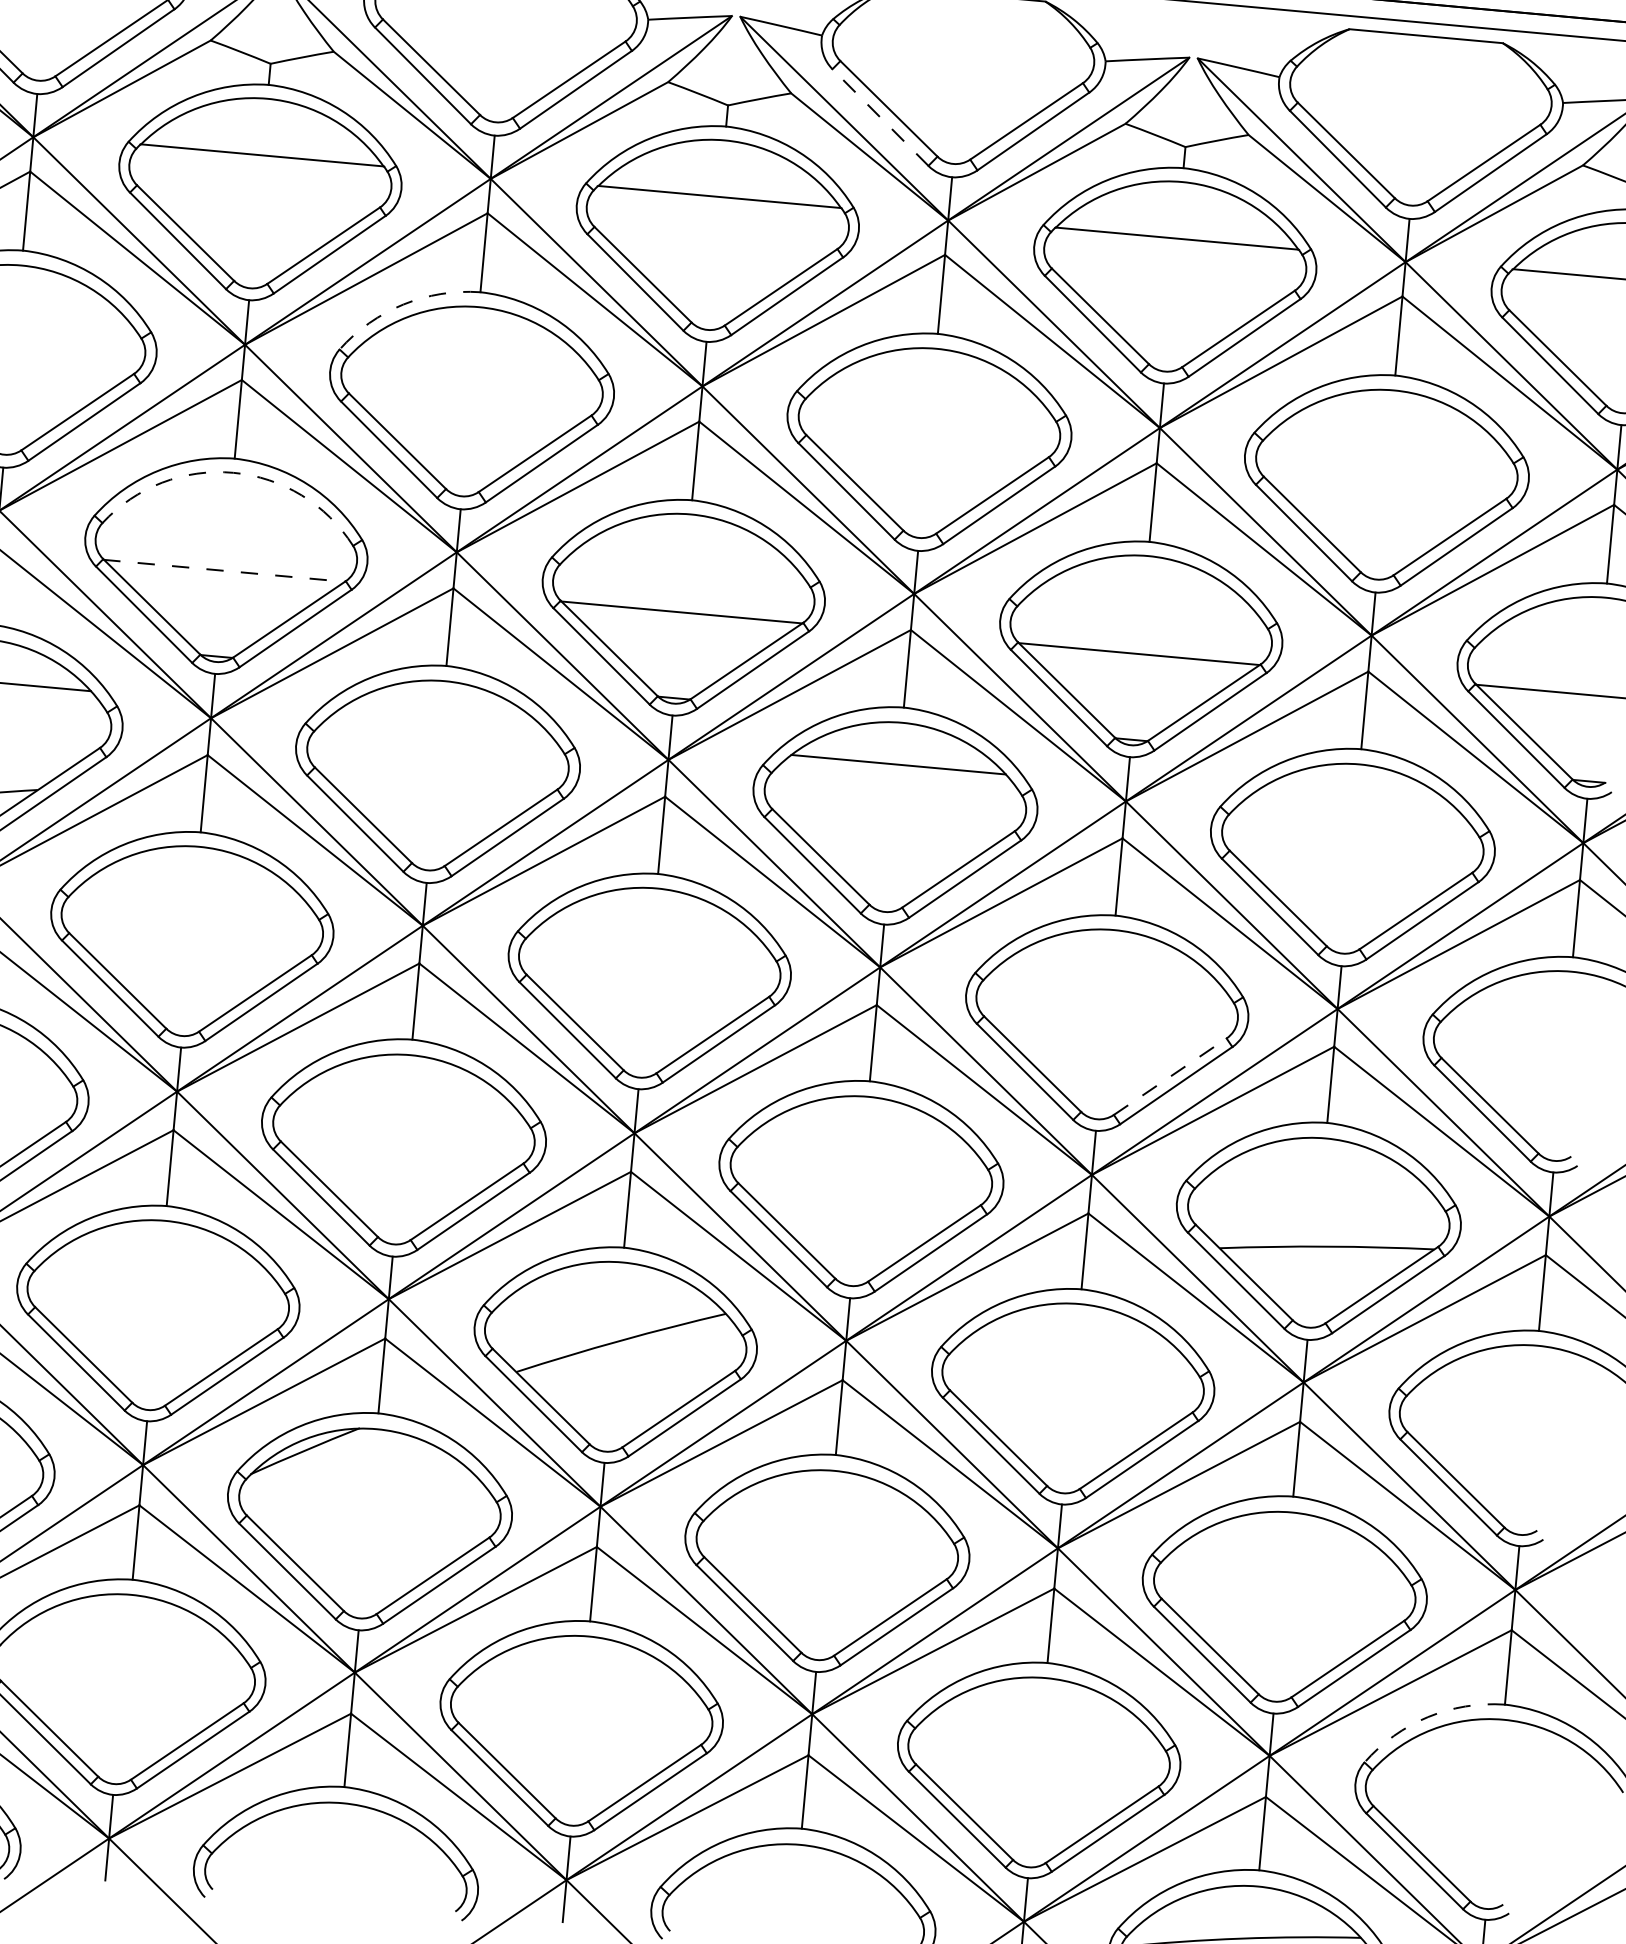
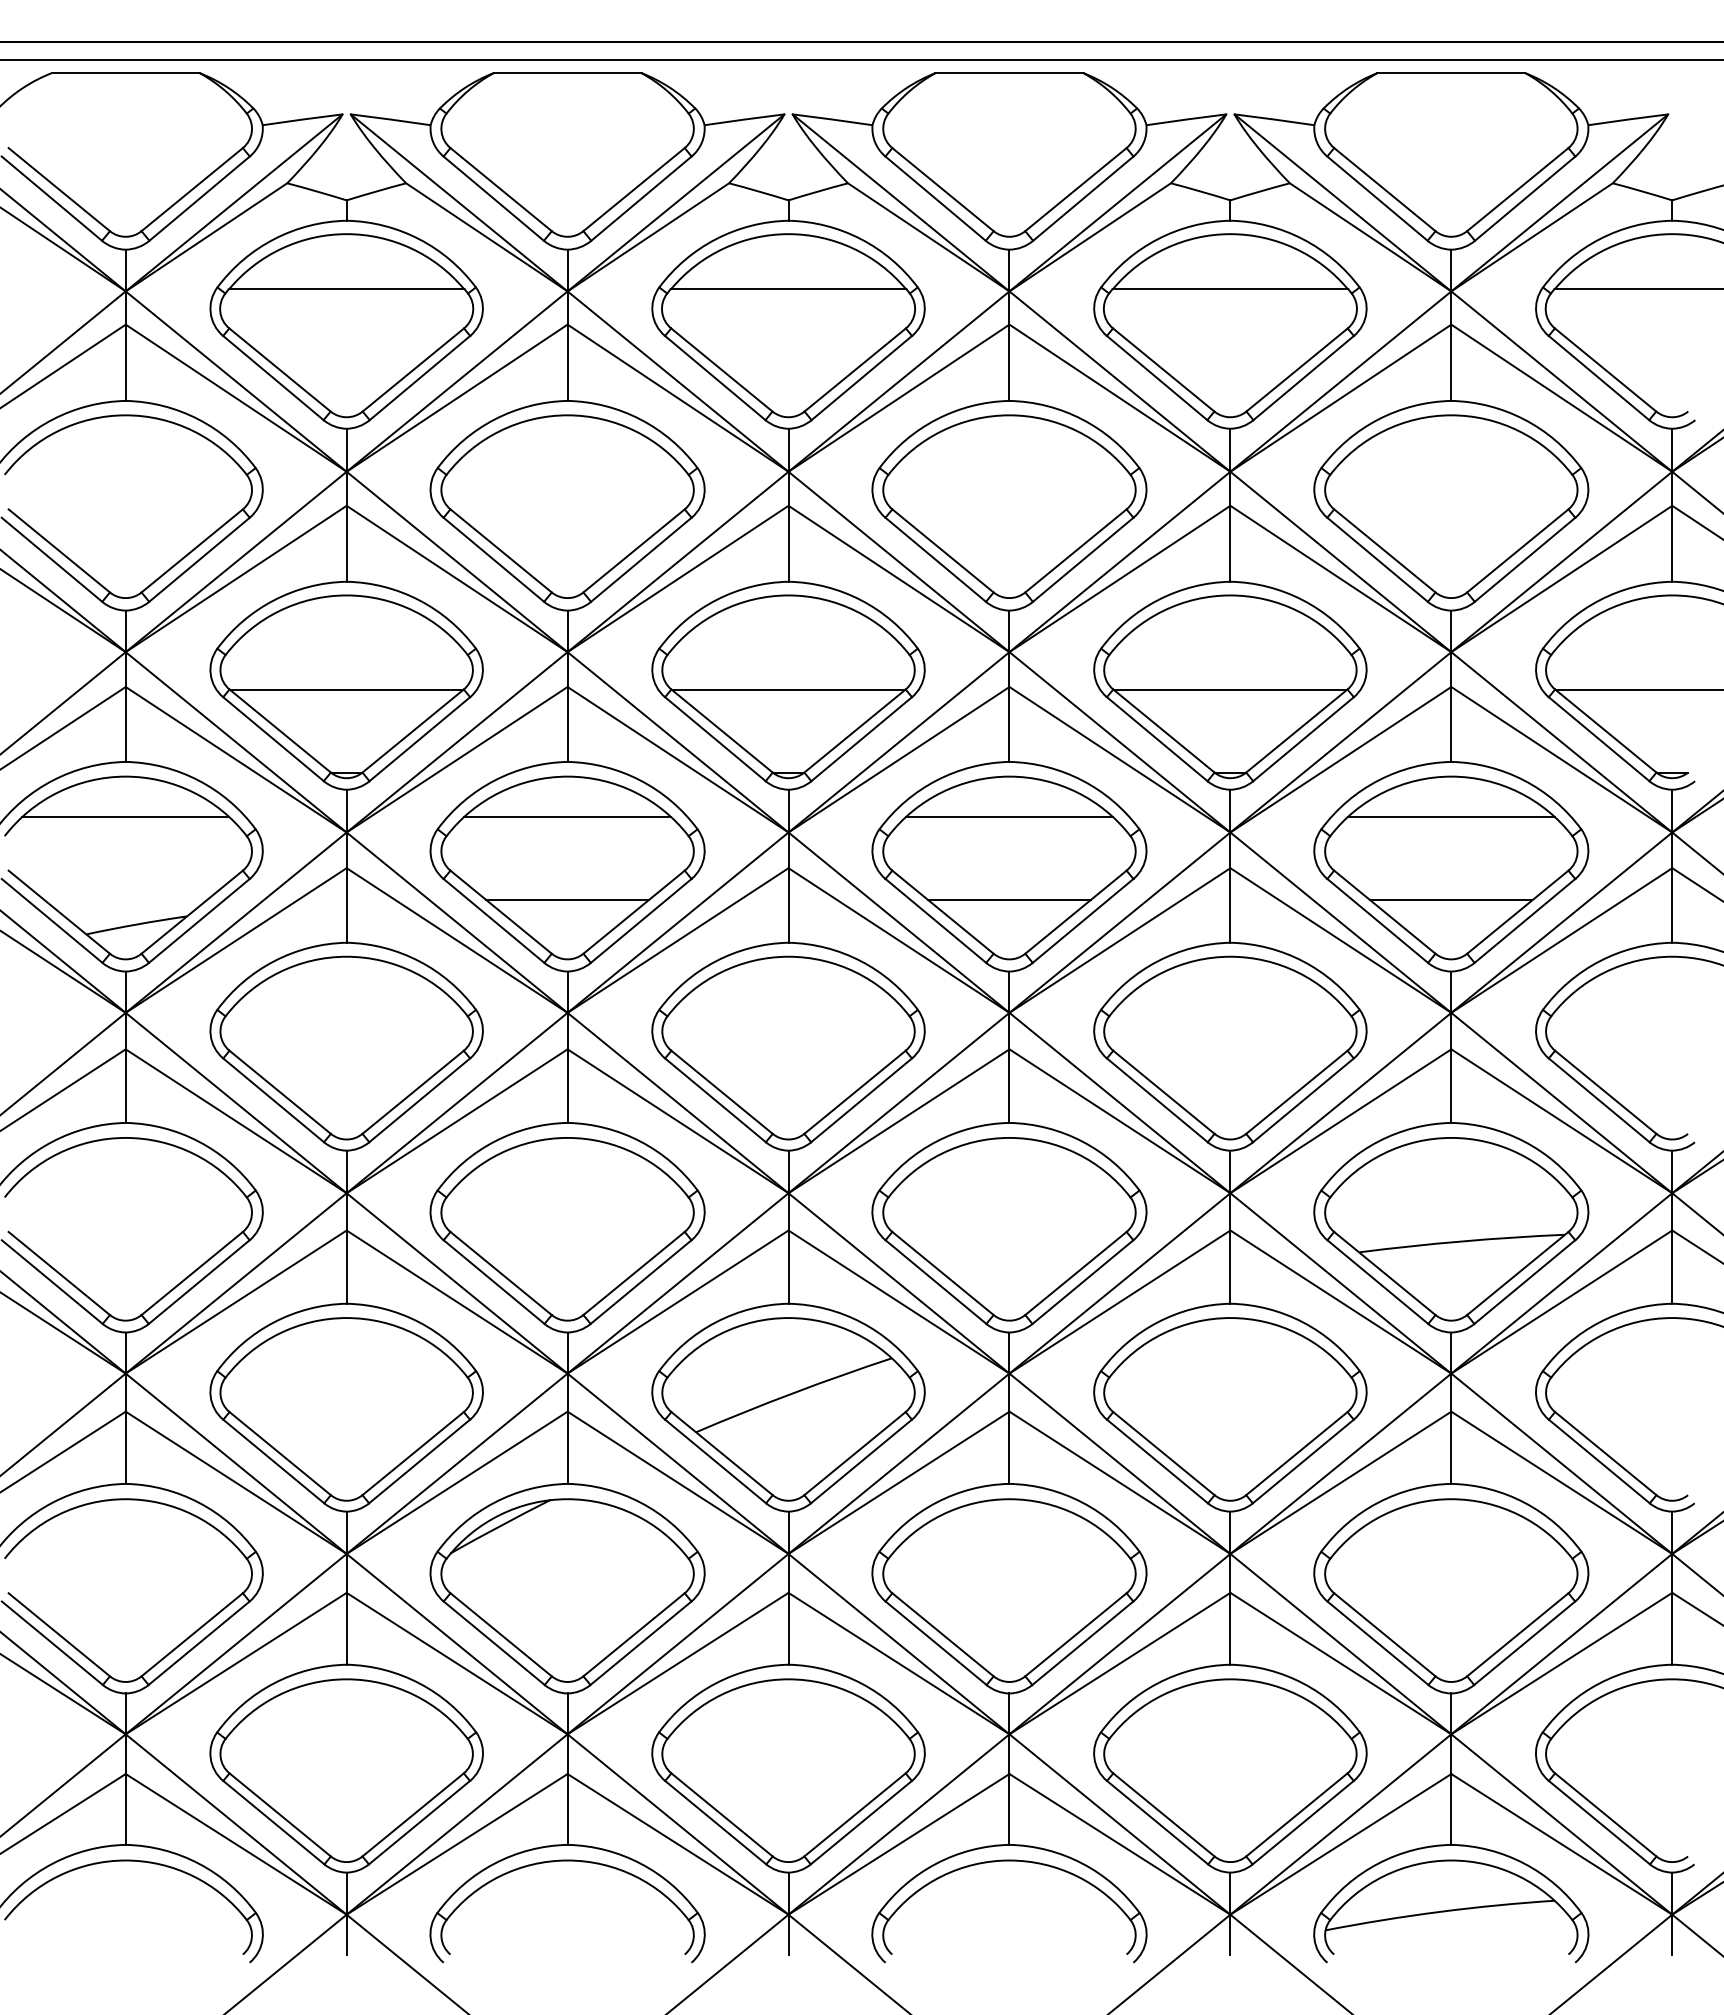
line: (880, 117) -> (935, 198), dashed -> solid
arc: (403, 304) -> (494, 419), dashed -> solid
arc: (233, 472) -> (346, 595), dashed -> solid
line: (225, 571) -> (347, 690), dashed -> solid
line: (441, 723) -> (567, 817), added
line: (1355, 806) -> (1450, 817), added
line: (433, 809) -> (567, 900), added
line: (890, 851) -> (1009, 900), added
line: (1348, 892) -> (1451, 900), added
line: (1169, 1076) -> (1296, 1092), dashed -> solid
arc: (1427, 1717) -> (1599, 1683), dashed -> solid

